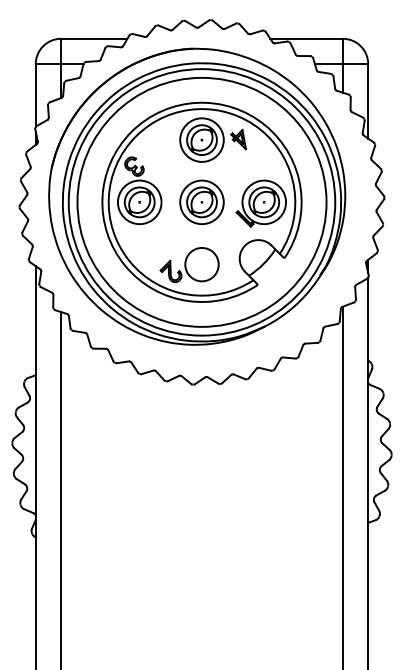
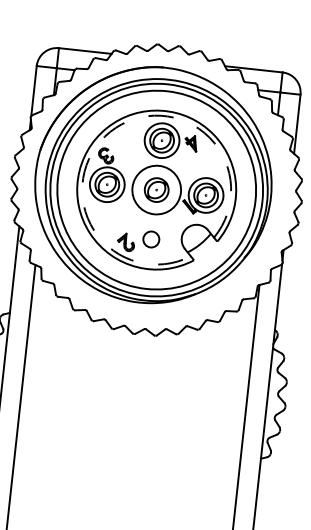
arc: (136, 136) -> (110, 132), solid -> dashed
circle: (201, 202) -> (156, 190), size x1.4
circle: (201, 264) -> (150, 239), size x0.6

